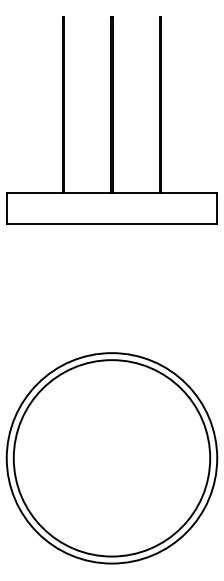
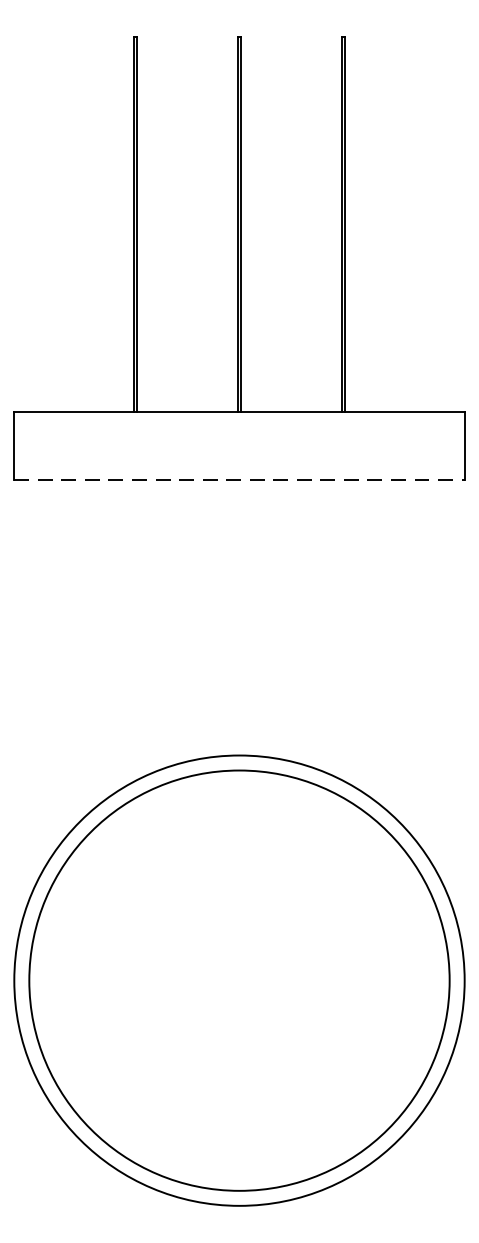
line: (112, 224) -> (240, 480), solid -> dashed

